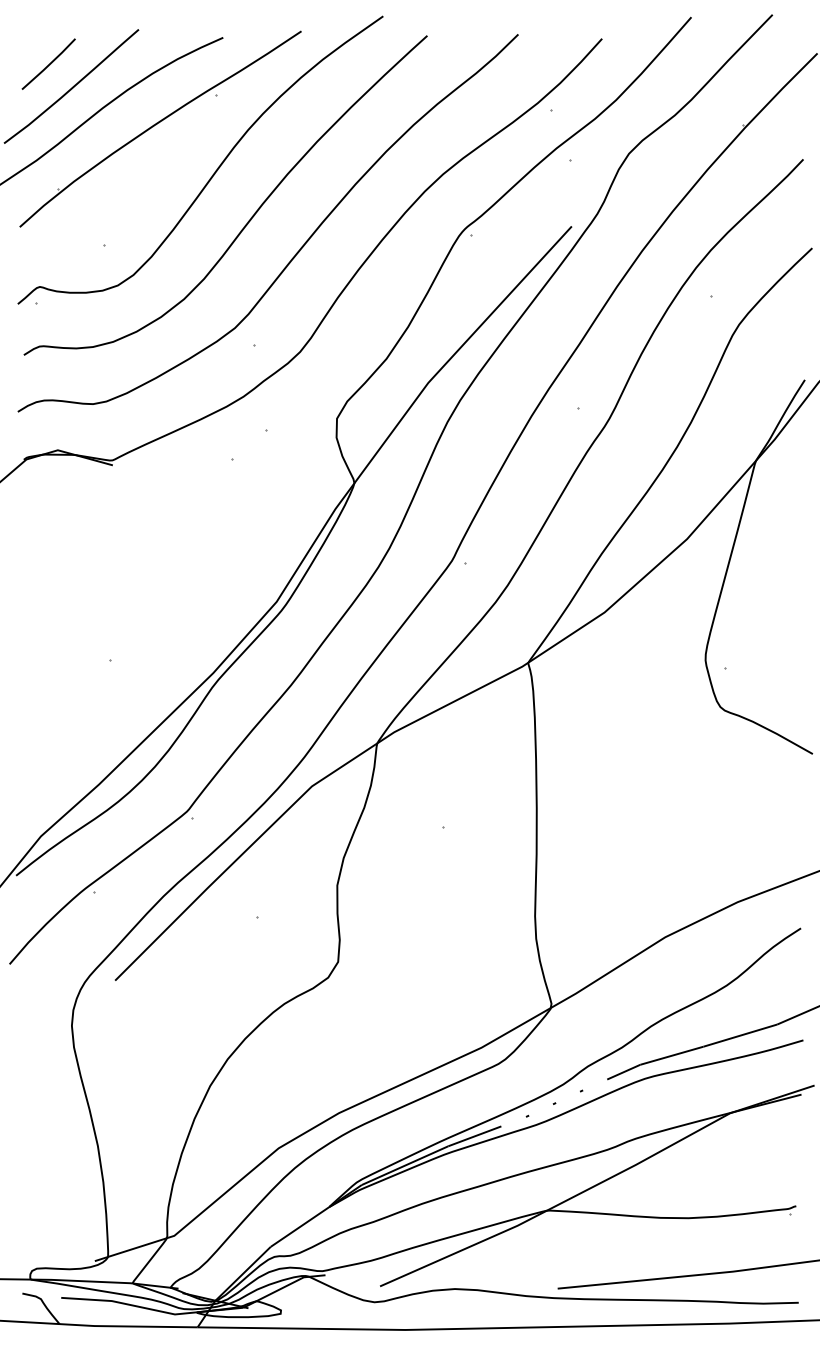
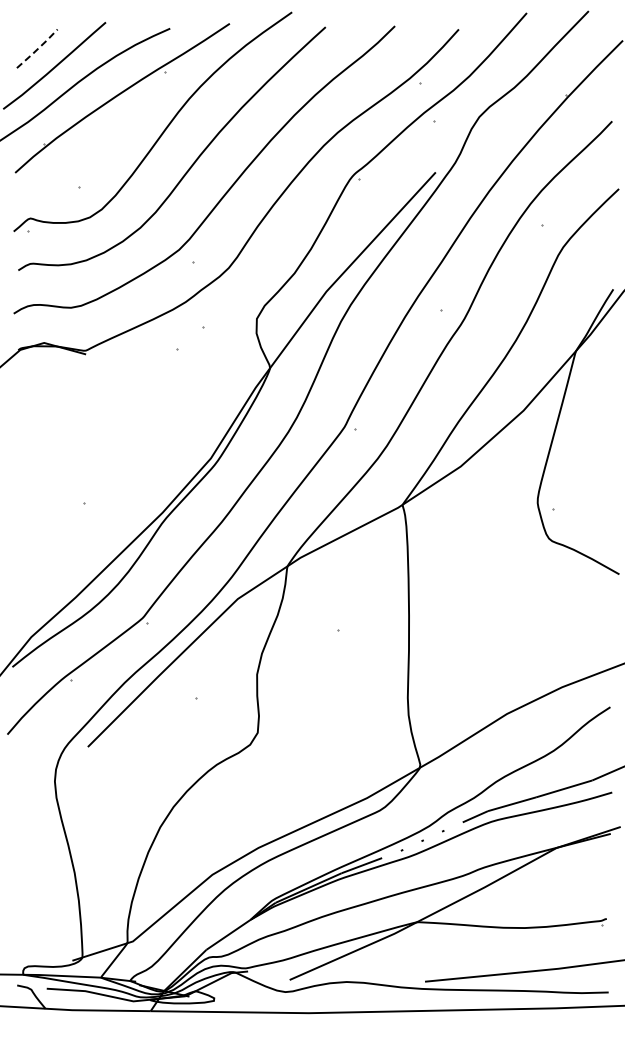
line: (50, 63) -> (38, 48), solid -> dashed

